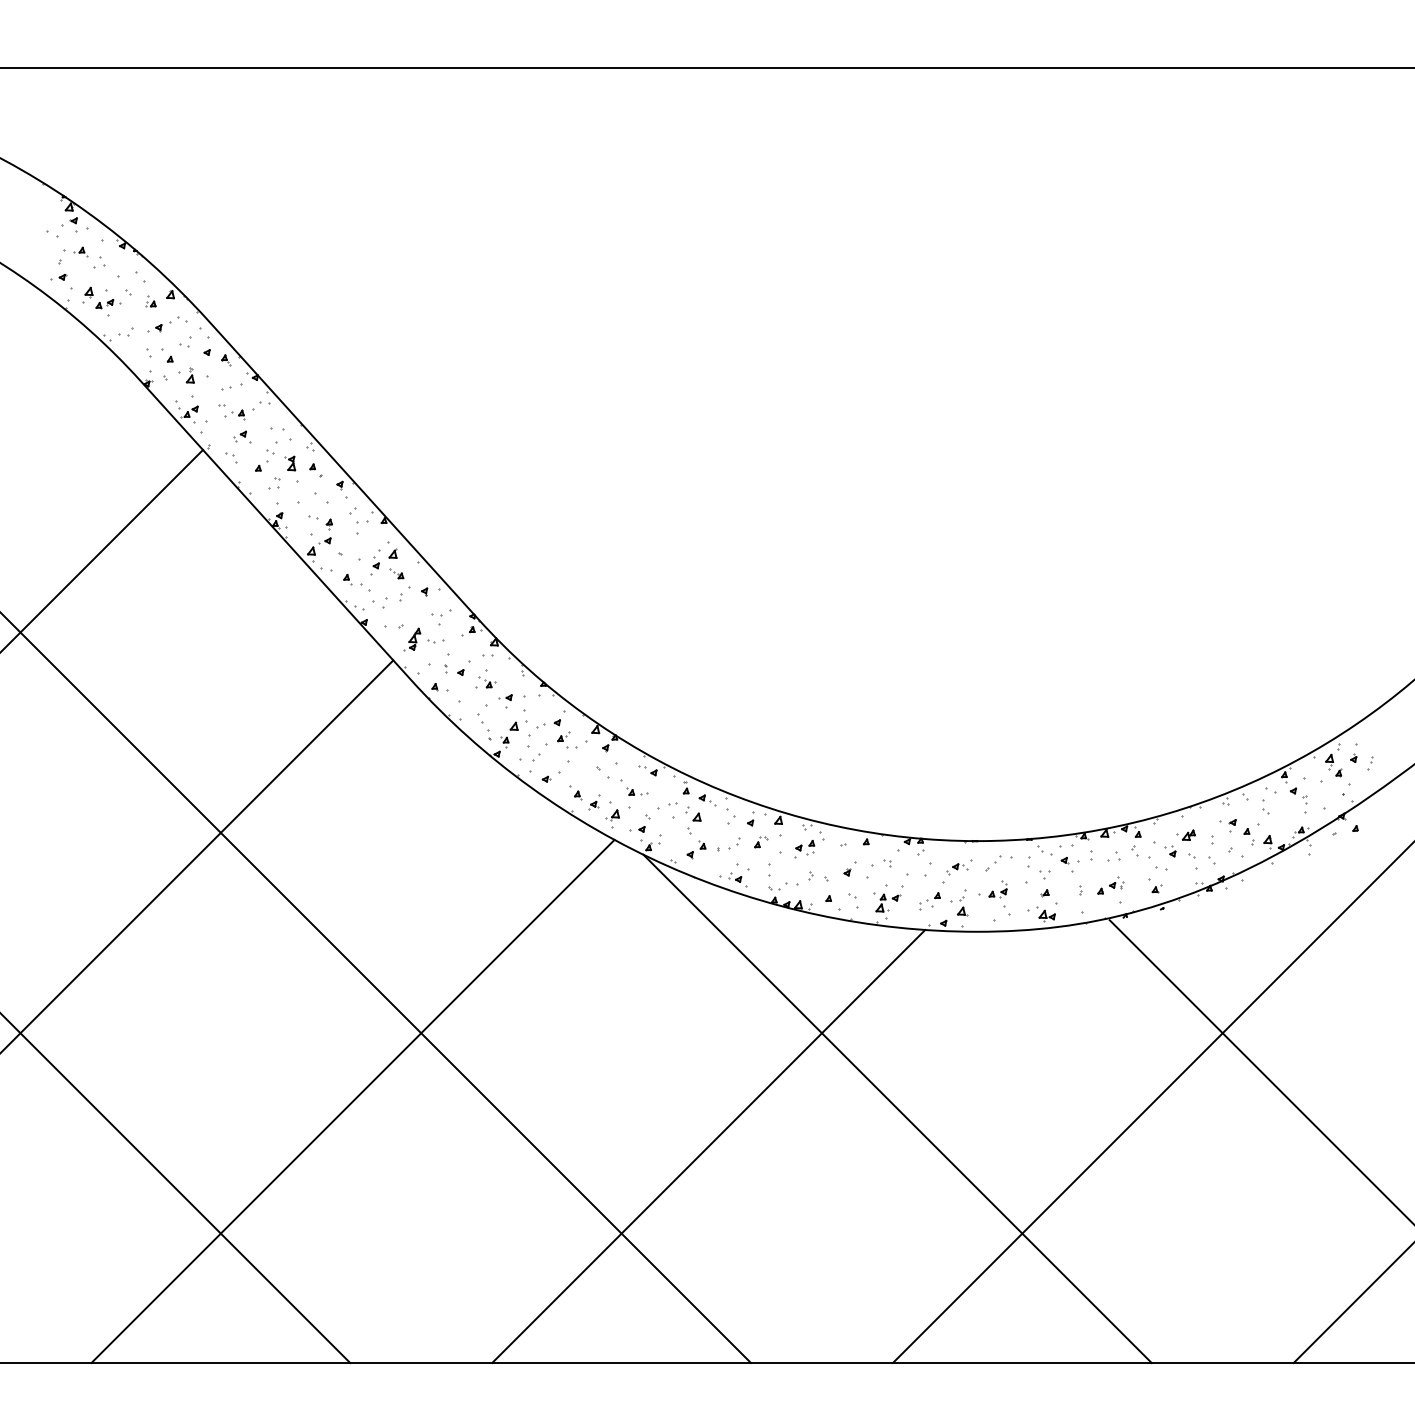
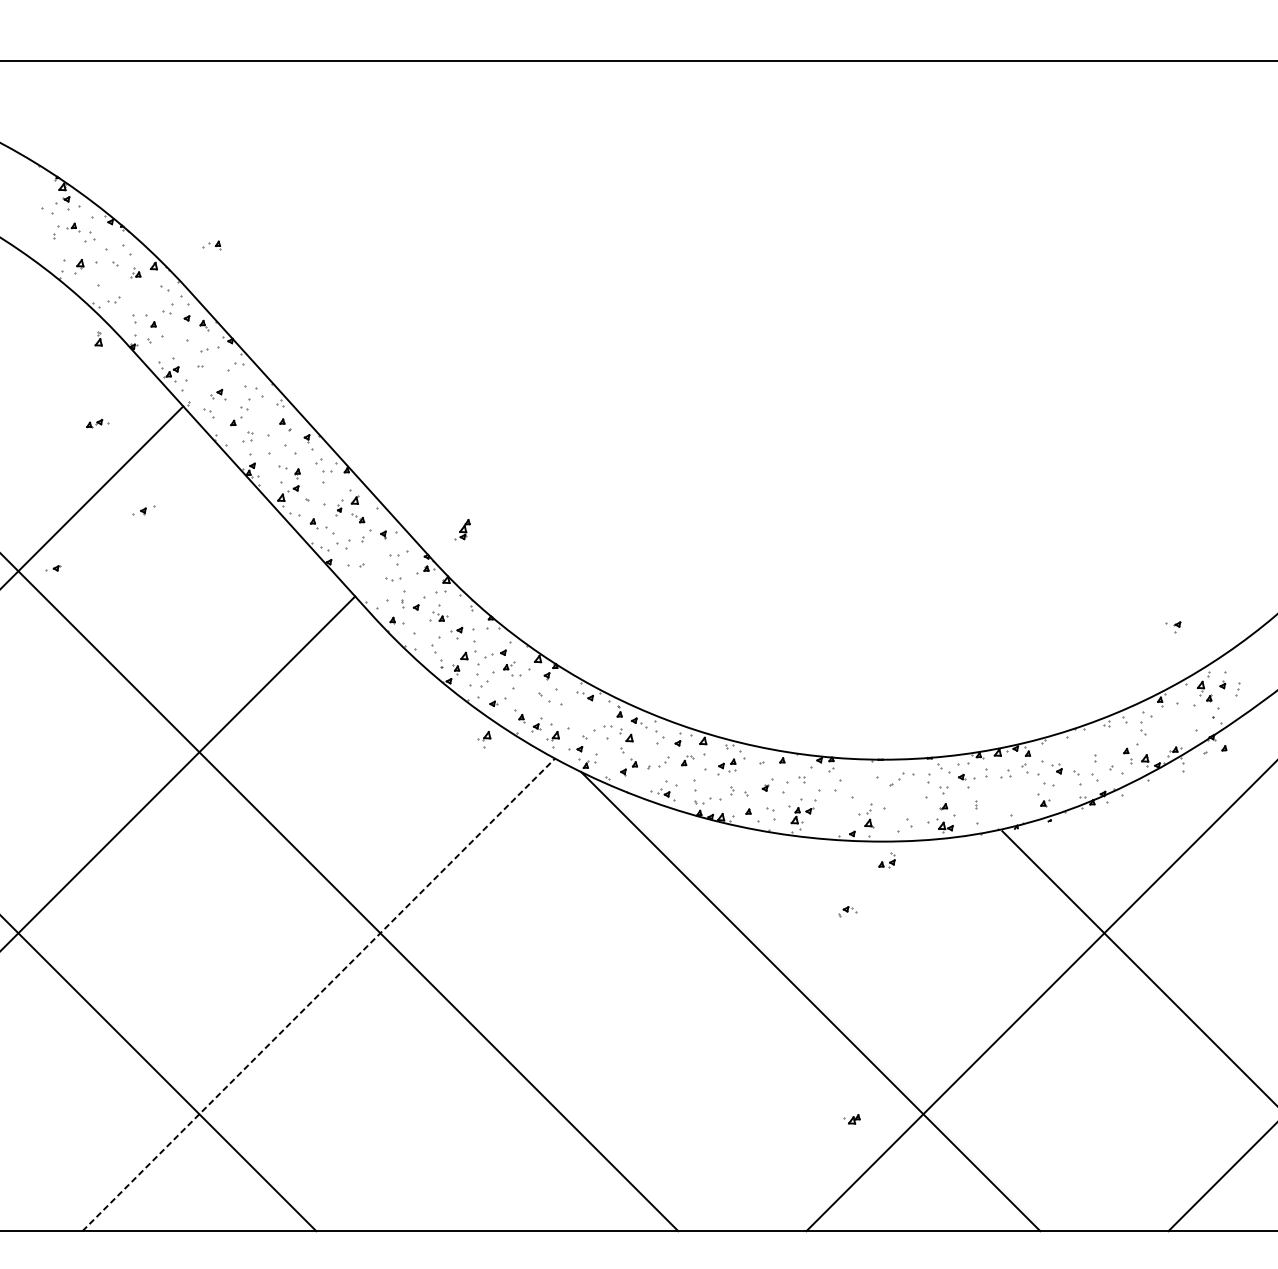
part: (58, 277) -> (52, 568), moved
part: (108, 304) -> (97, 424), moved
part: (159, 326) -> (143, 509), moved
part: (190, 375) -> (98, 339), moved
part: (234, 414) -> (211, 245), moved
part: (290, 463) -> (262, 418), removed
part: (375, 562) -> (339, 508), size x0.7
part: (412, 639) -> (462, 529), moved
part: (637, 791) -> (575, 714), removed
part: (1298, 800) -> (1172, 723), removed
part: (536, 818) -> (484, 739), added
part: (1227, 825) -> (1172, 627), moved
part: (1185, 834) -> (851, 1118), moved
part: (957, 869) -> (847, 911), moved
part: (1110, 885) -> (1003, 799), removed
part: (997, 889) -> (886, 860), moved
part: (929, 901) -> (839, 814), removed
line: (353, 1101) -> (319, 994), solid -> dashed
line: (708, 1146) -> (639, 1035), removed

